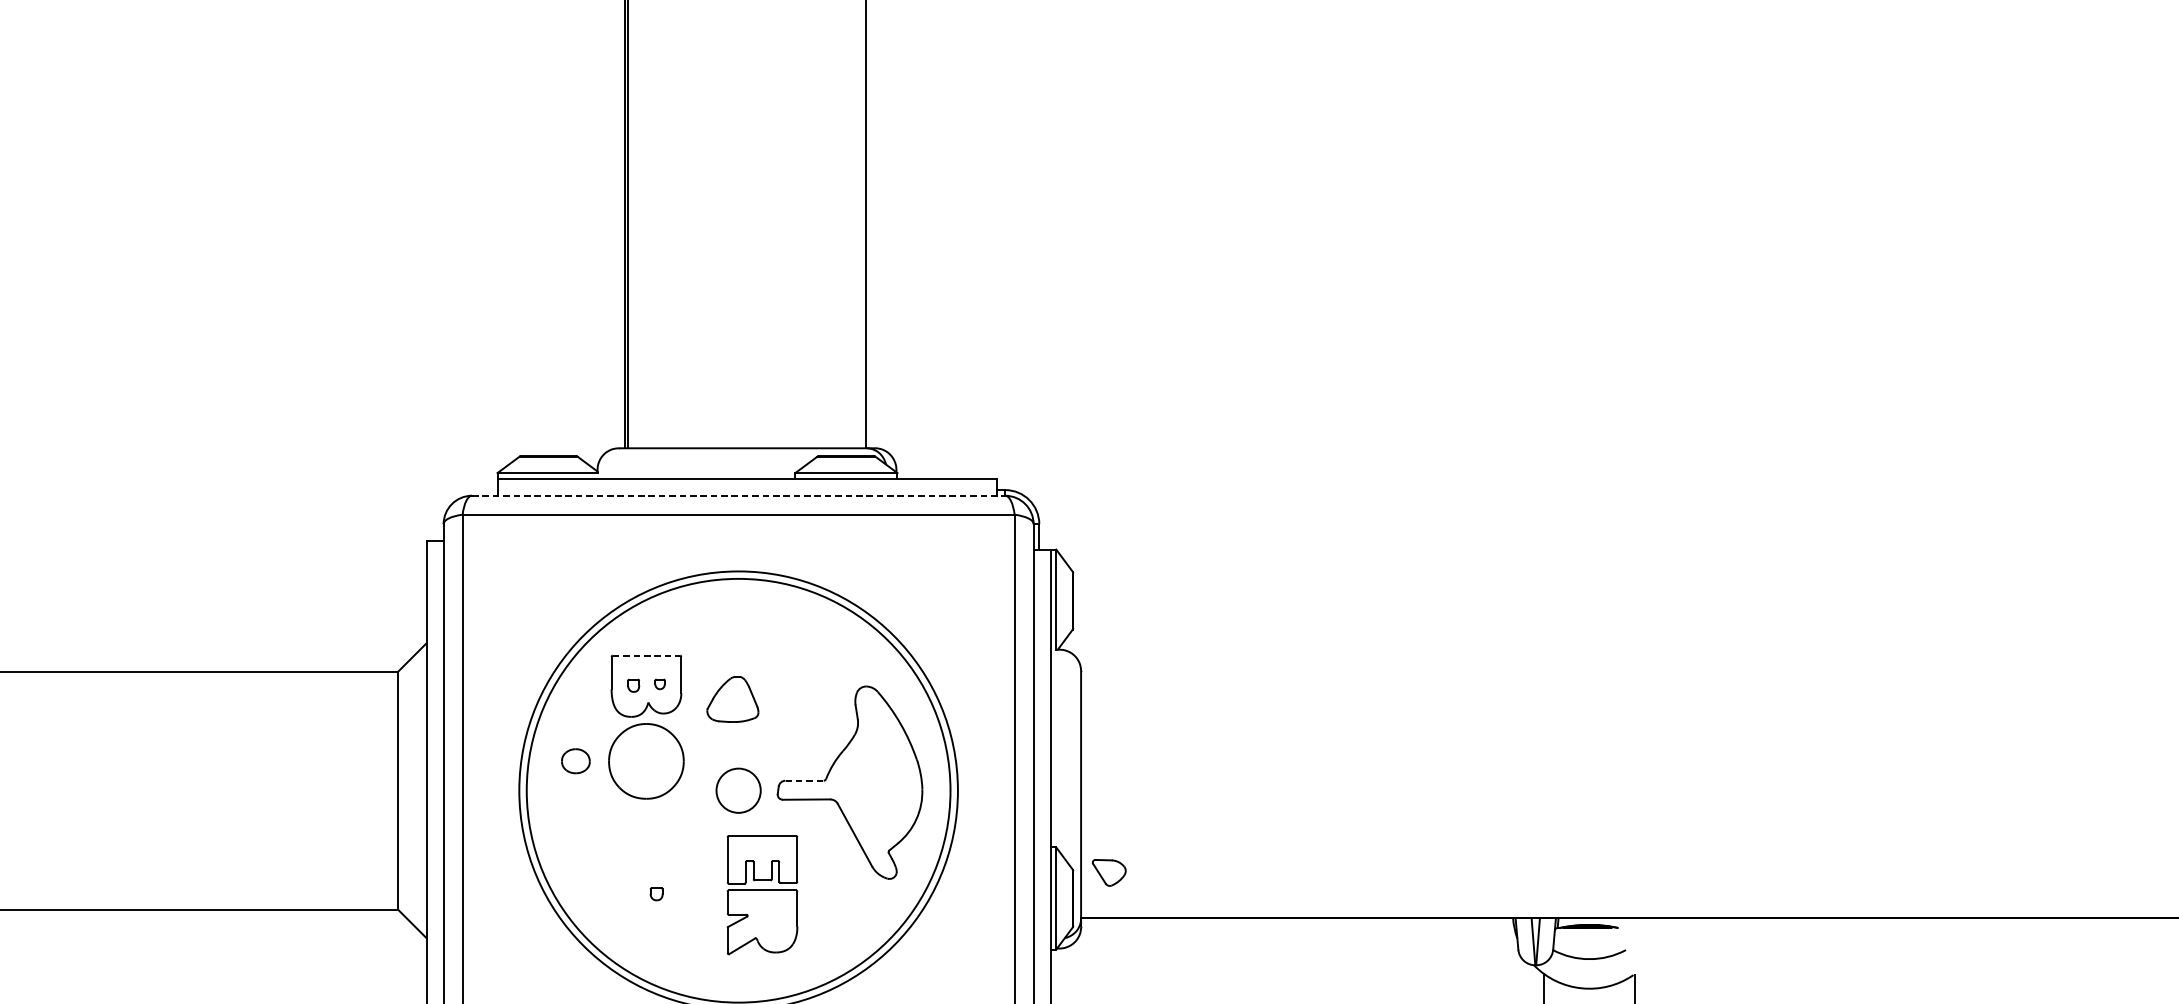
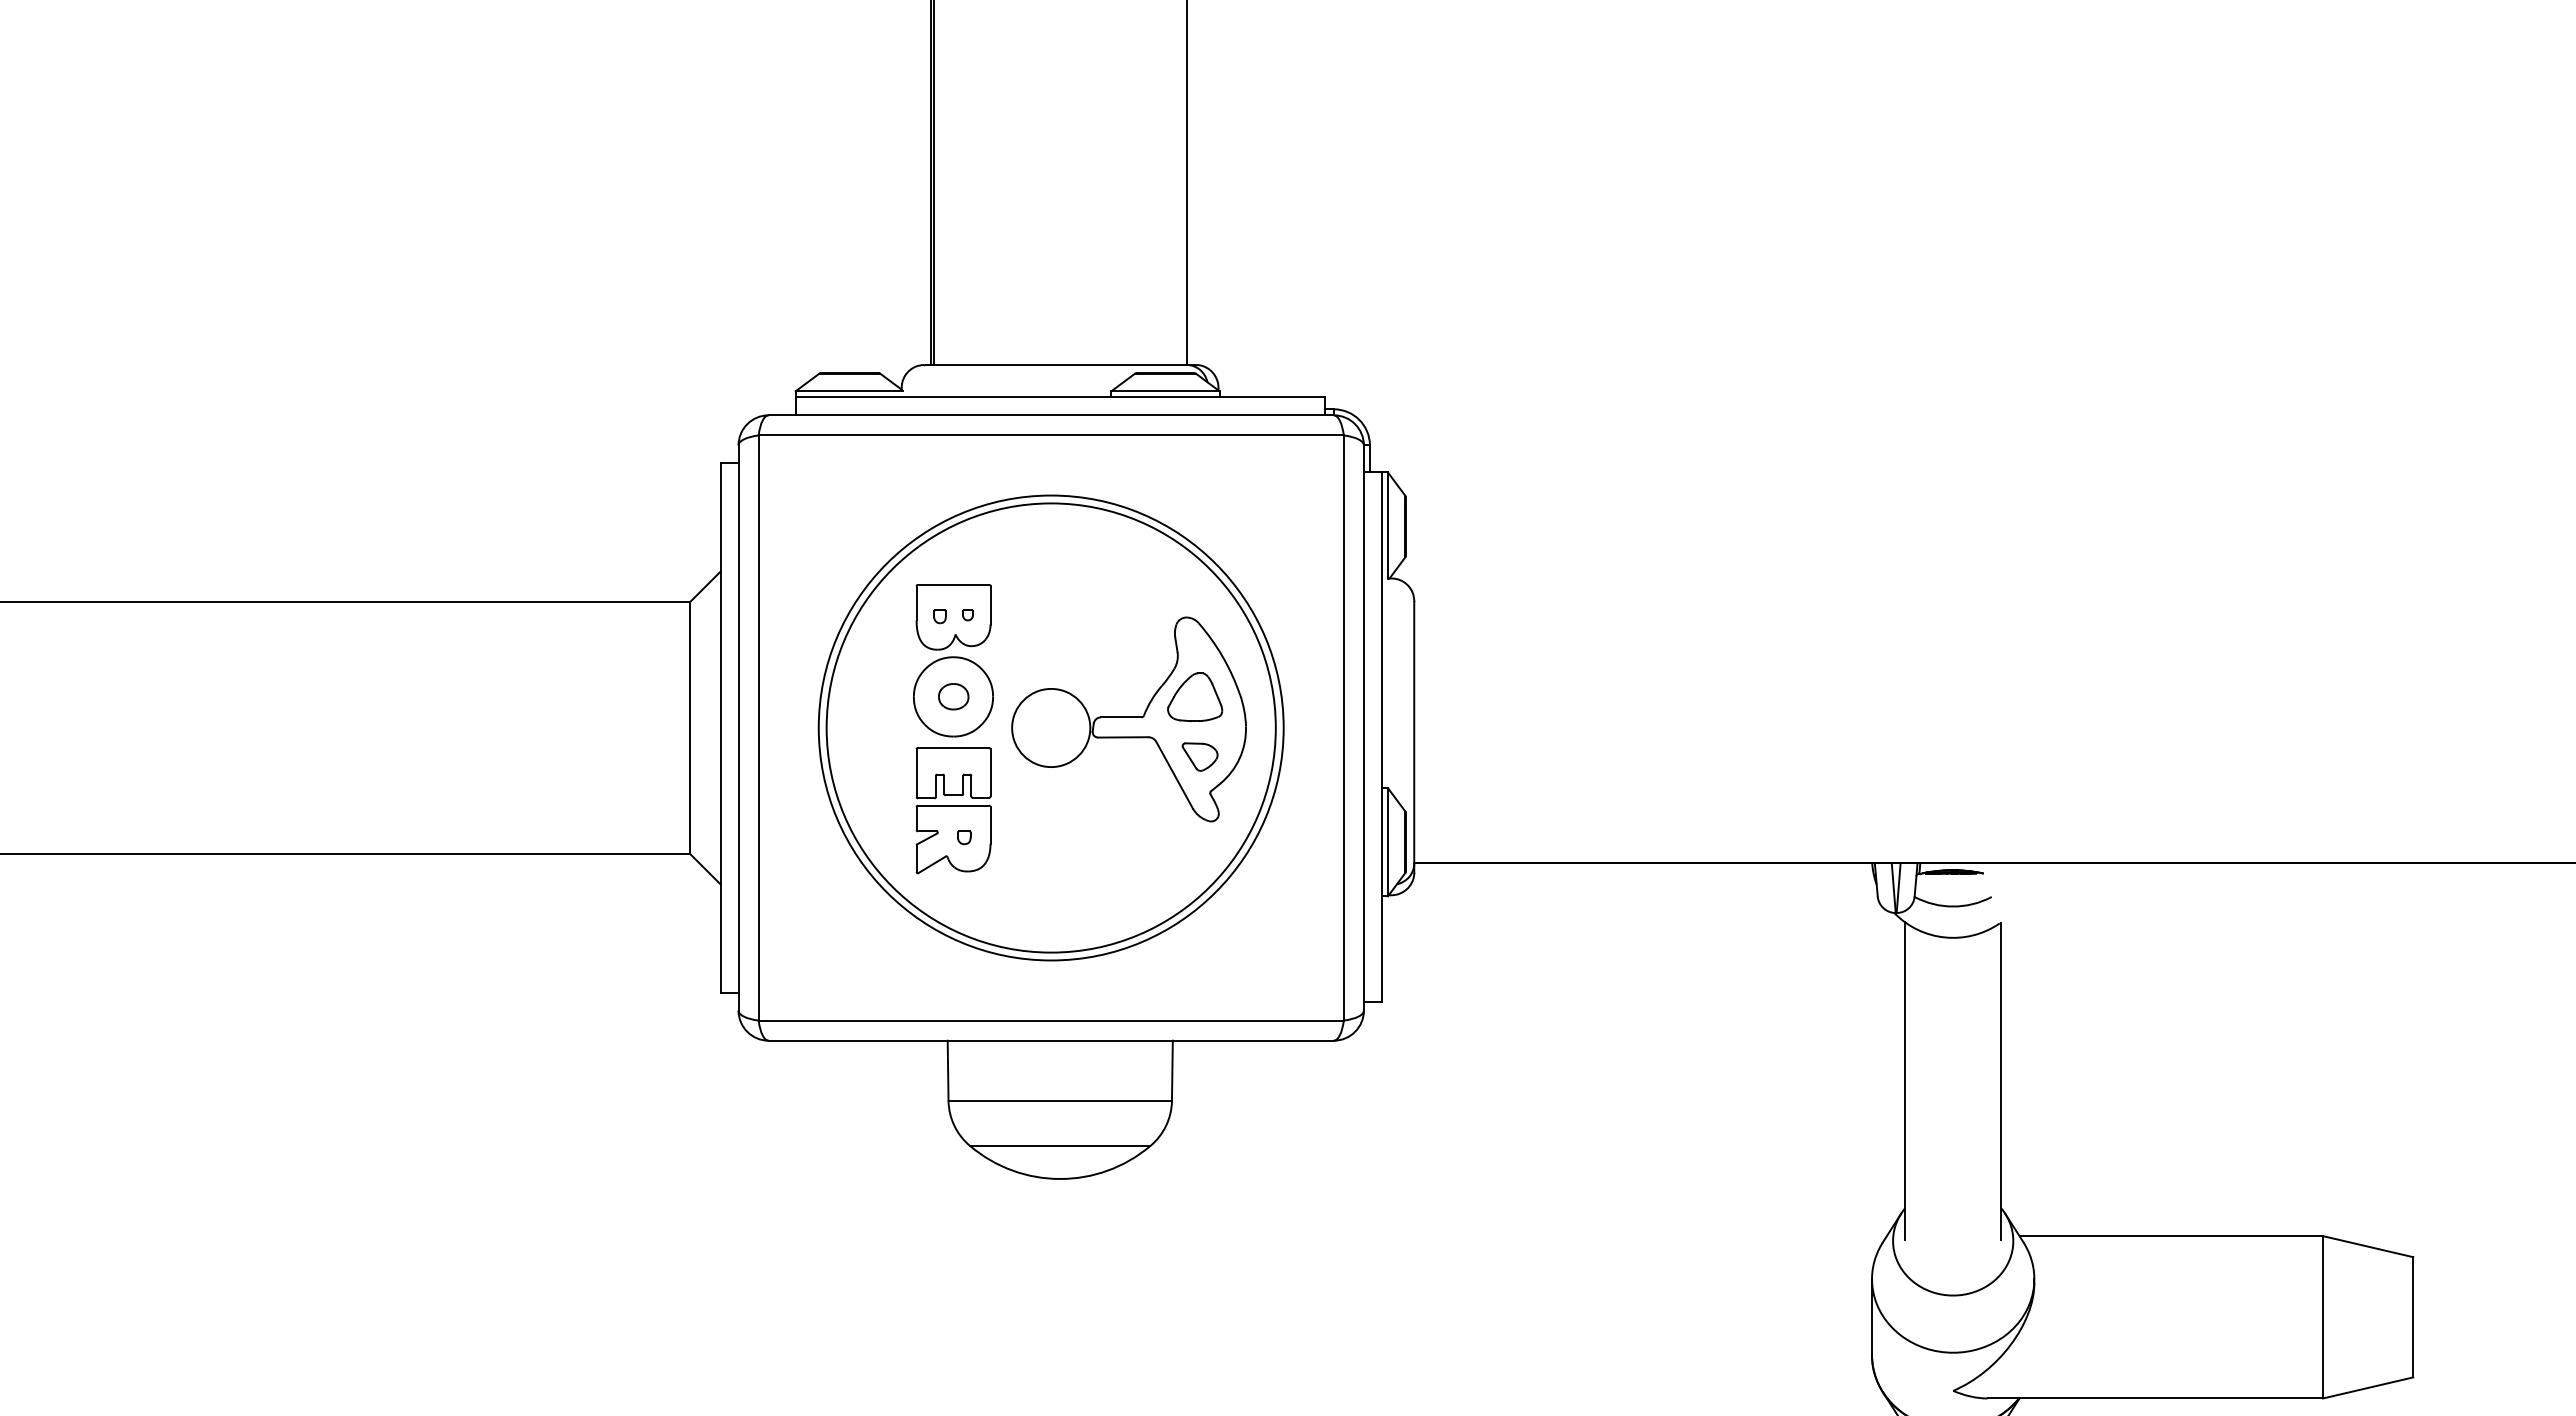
line: (738, 495) -> (1051, 415), dashed -> solid
line: (646, 655) -> (953, 584), dashed -> solid
part: (733, 699) -> (1195, 697), moved
part: (575, 761) -> (953, 696), moved
line: (804, 780) -> (1121, 717), dashed -> solid
circle: (738, 790) -> (1051, 727), size x1.67
part: (1108, 872) -> (1199, 756), moved
part: (762, 894) -> (953, 810), moved

